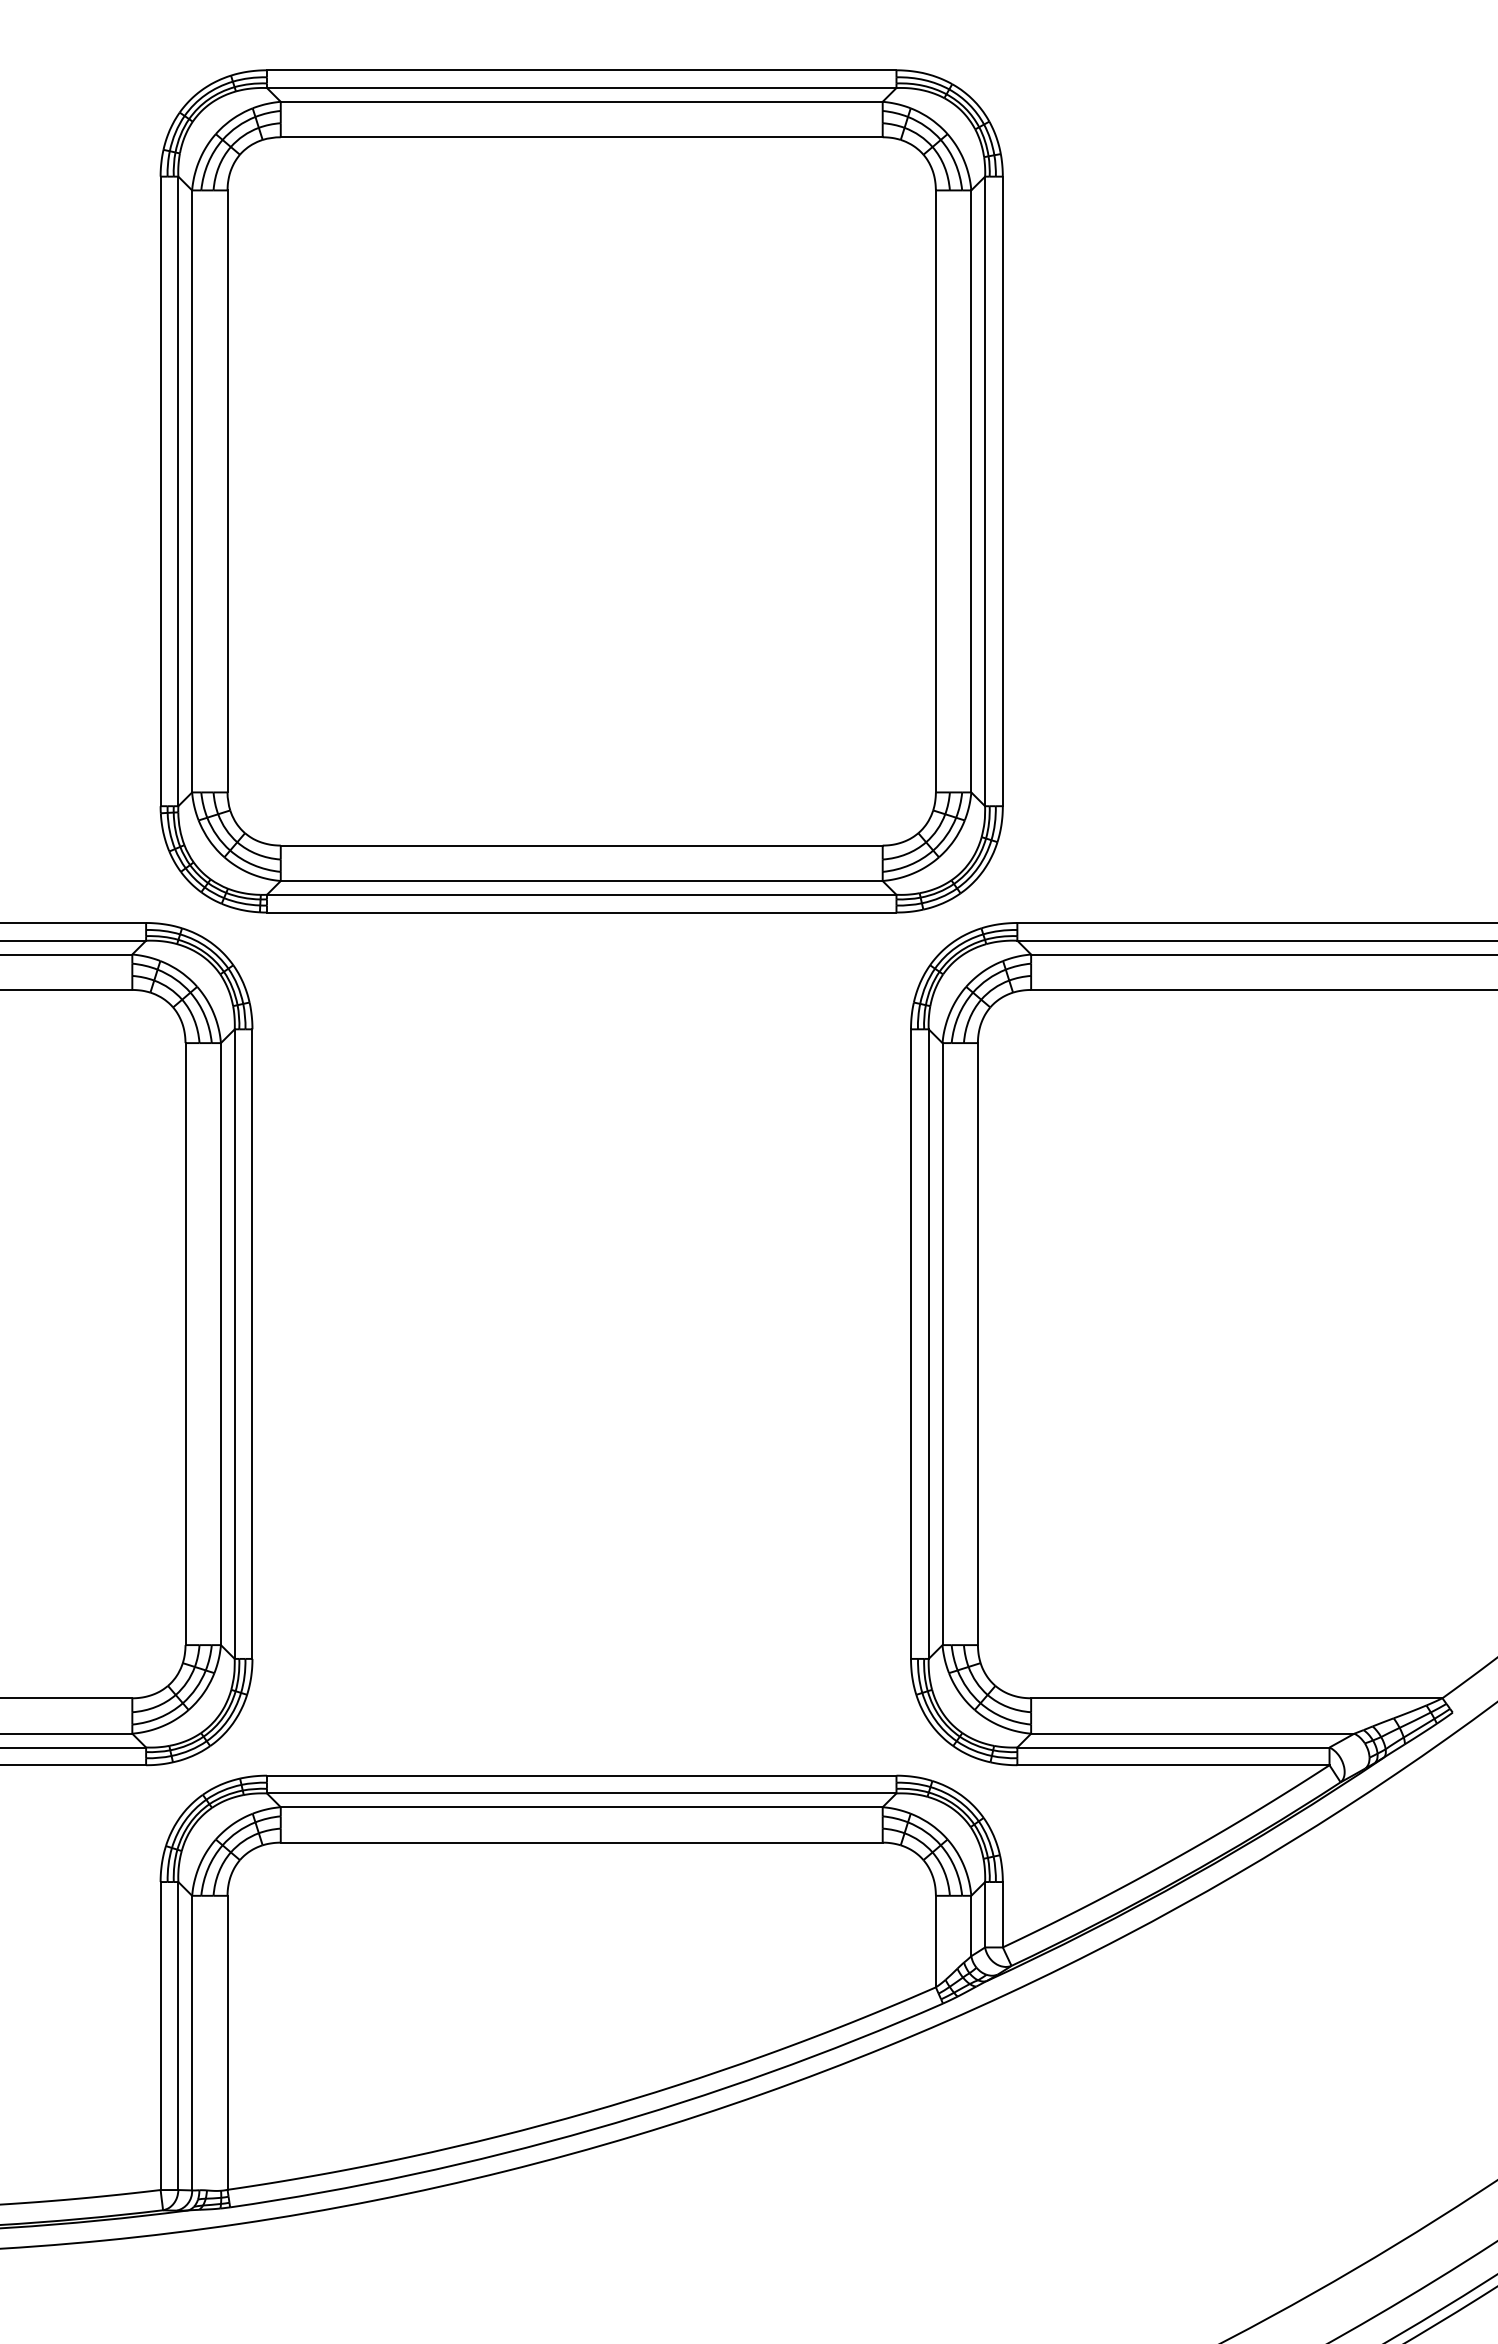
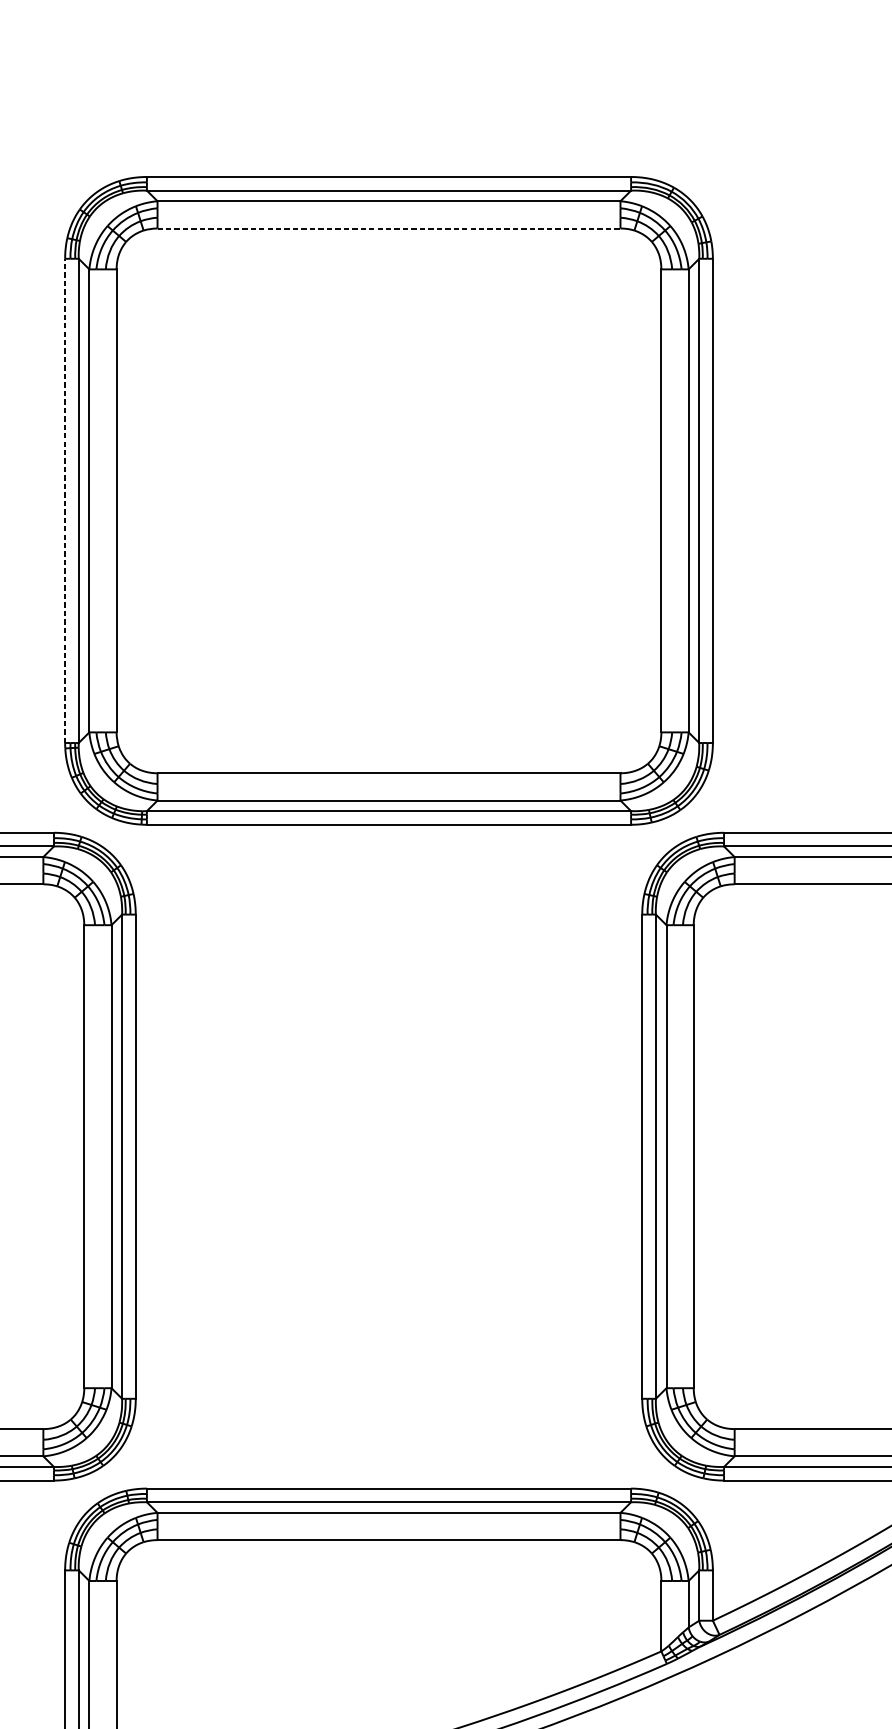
line: (581, 137) -> (388, 228), solid -> dashed
line: (160, 491) -> (65, 500), solid -> dashed

